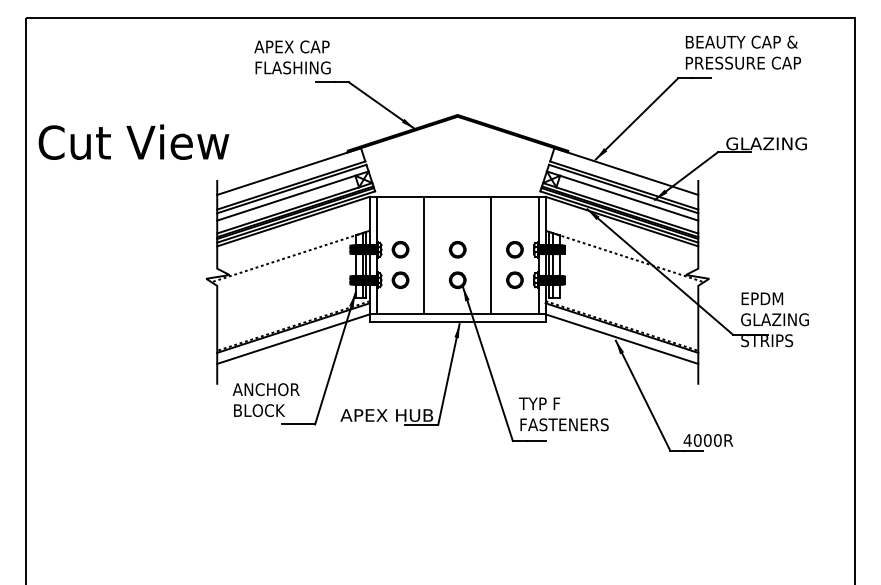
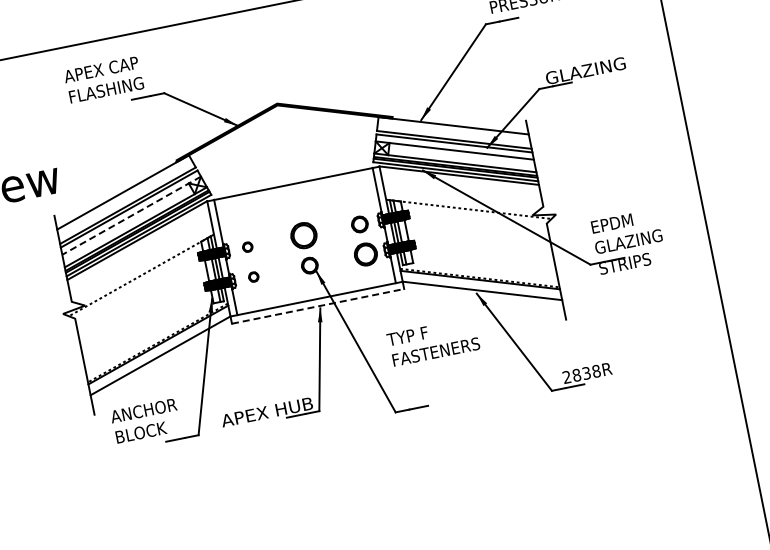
line: (292, 196) -> (131, 216), solid -> dashed
part: (400, 249) -> (247, 246), size x0.6
part: (457, 249) -> (303, 235), size x1.6
line: (424, 255) -> (272, 247), removed
line: (491, 255) -> (338, 234), removed
circle: (514, 279) -> (365, 253), size x1.4
part: (400, 280) -> (253, 277), size x0.6
line: (457, 321) -> (317, 306), solid -> dashed
text: (563, 414) -> (433, 342), moved
text: (702, 440) -> (581, 374), 4000R -> 2838R

